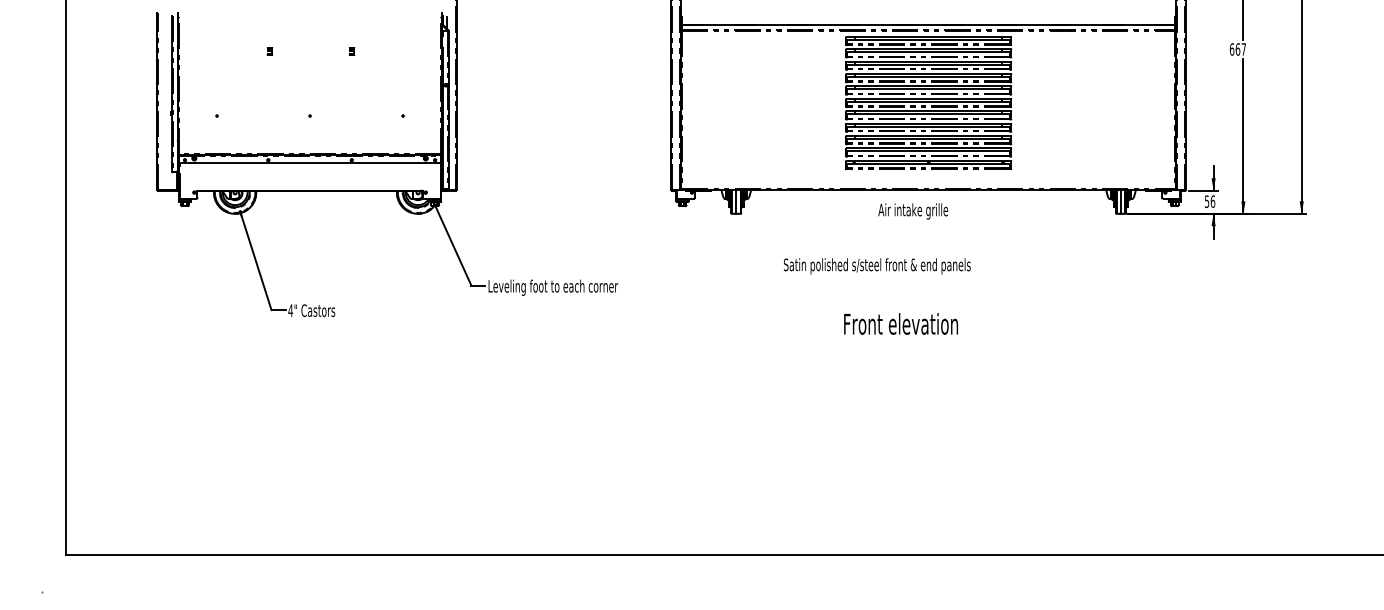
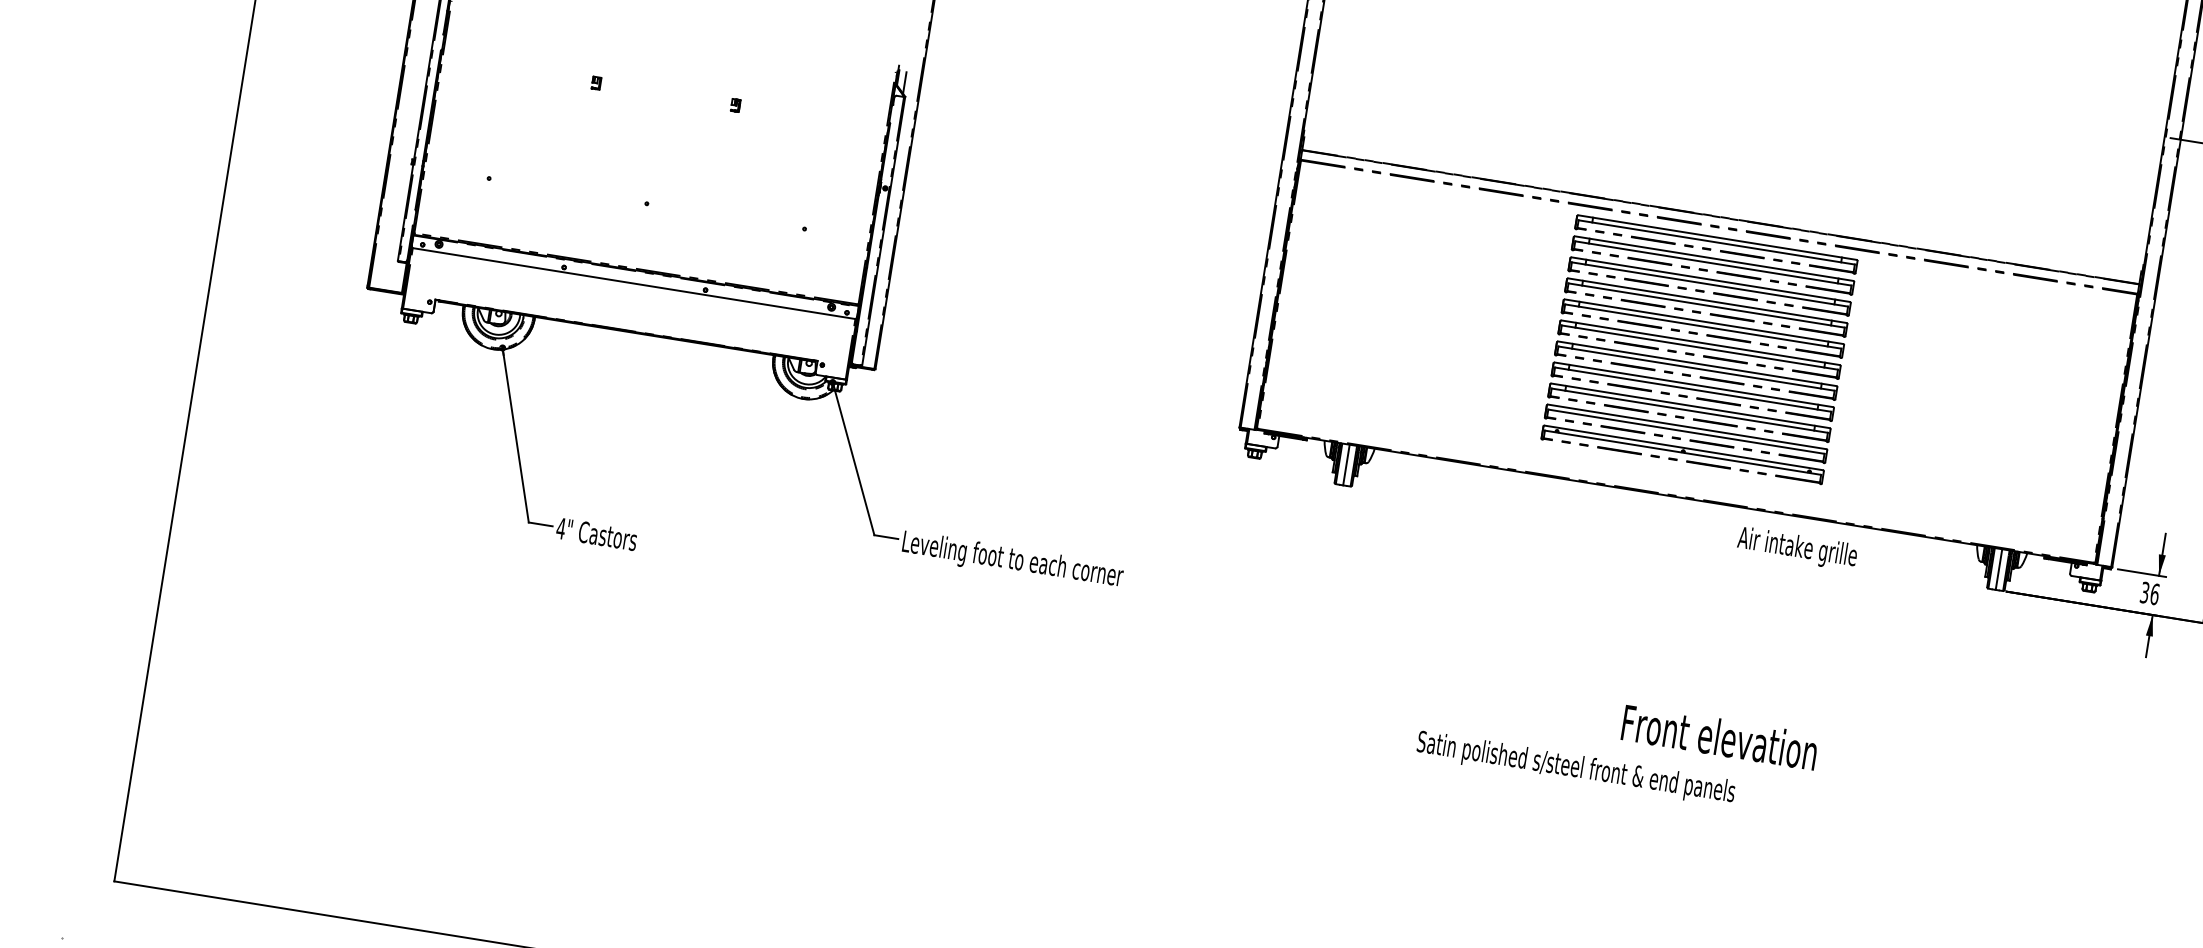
text: (1207, 200) -> (2145, 590), 56 -> 36
text: (913, 211) -> (1797, 548), moved
text: (877, 266) -> (1576, 769), moved
text: (900, 323) -> (1719, 736), moved

